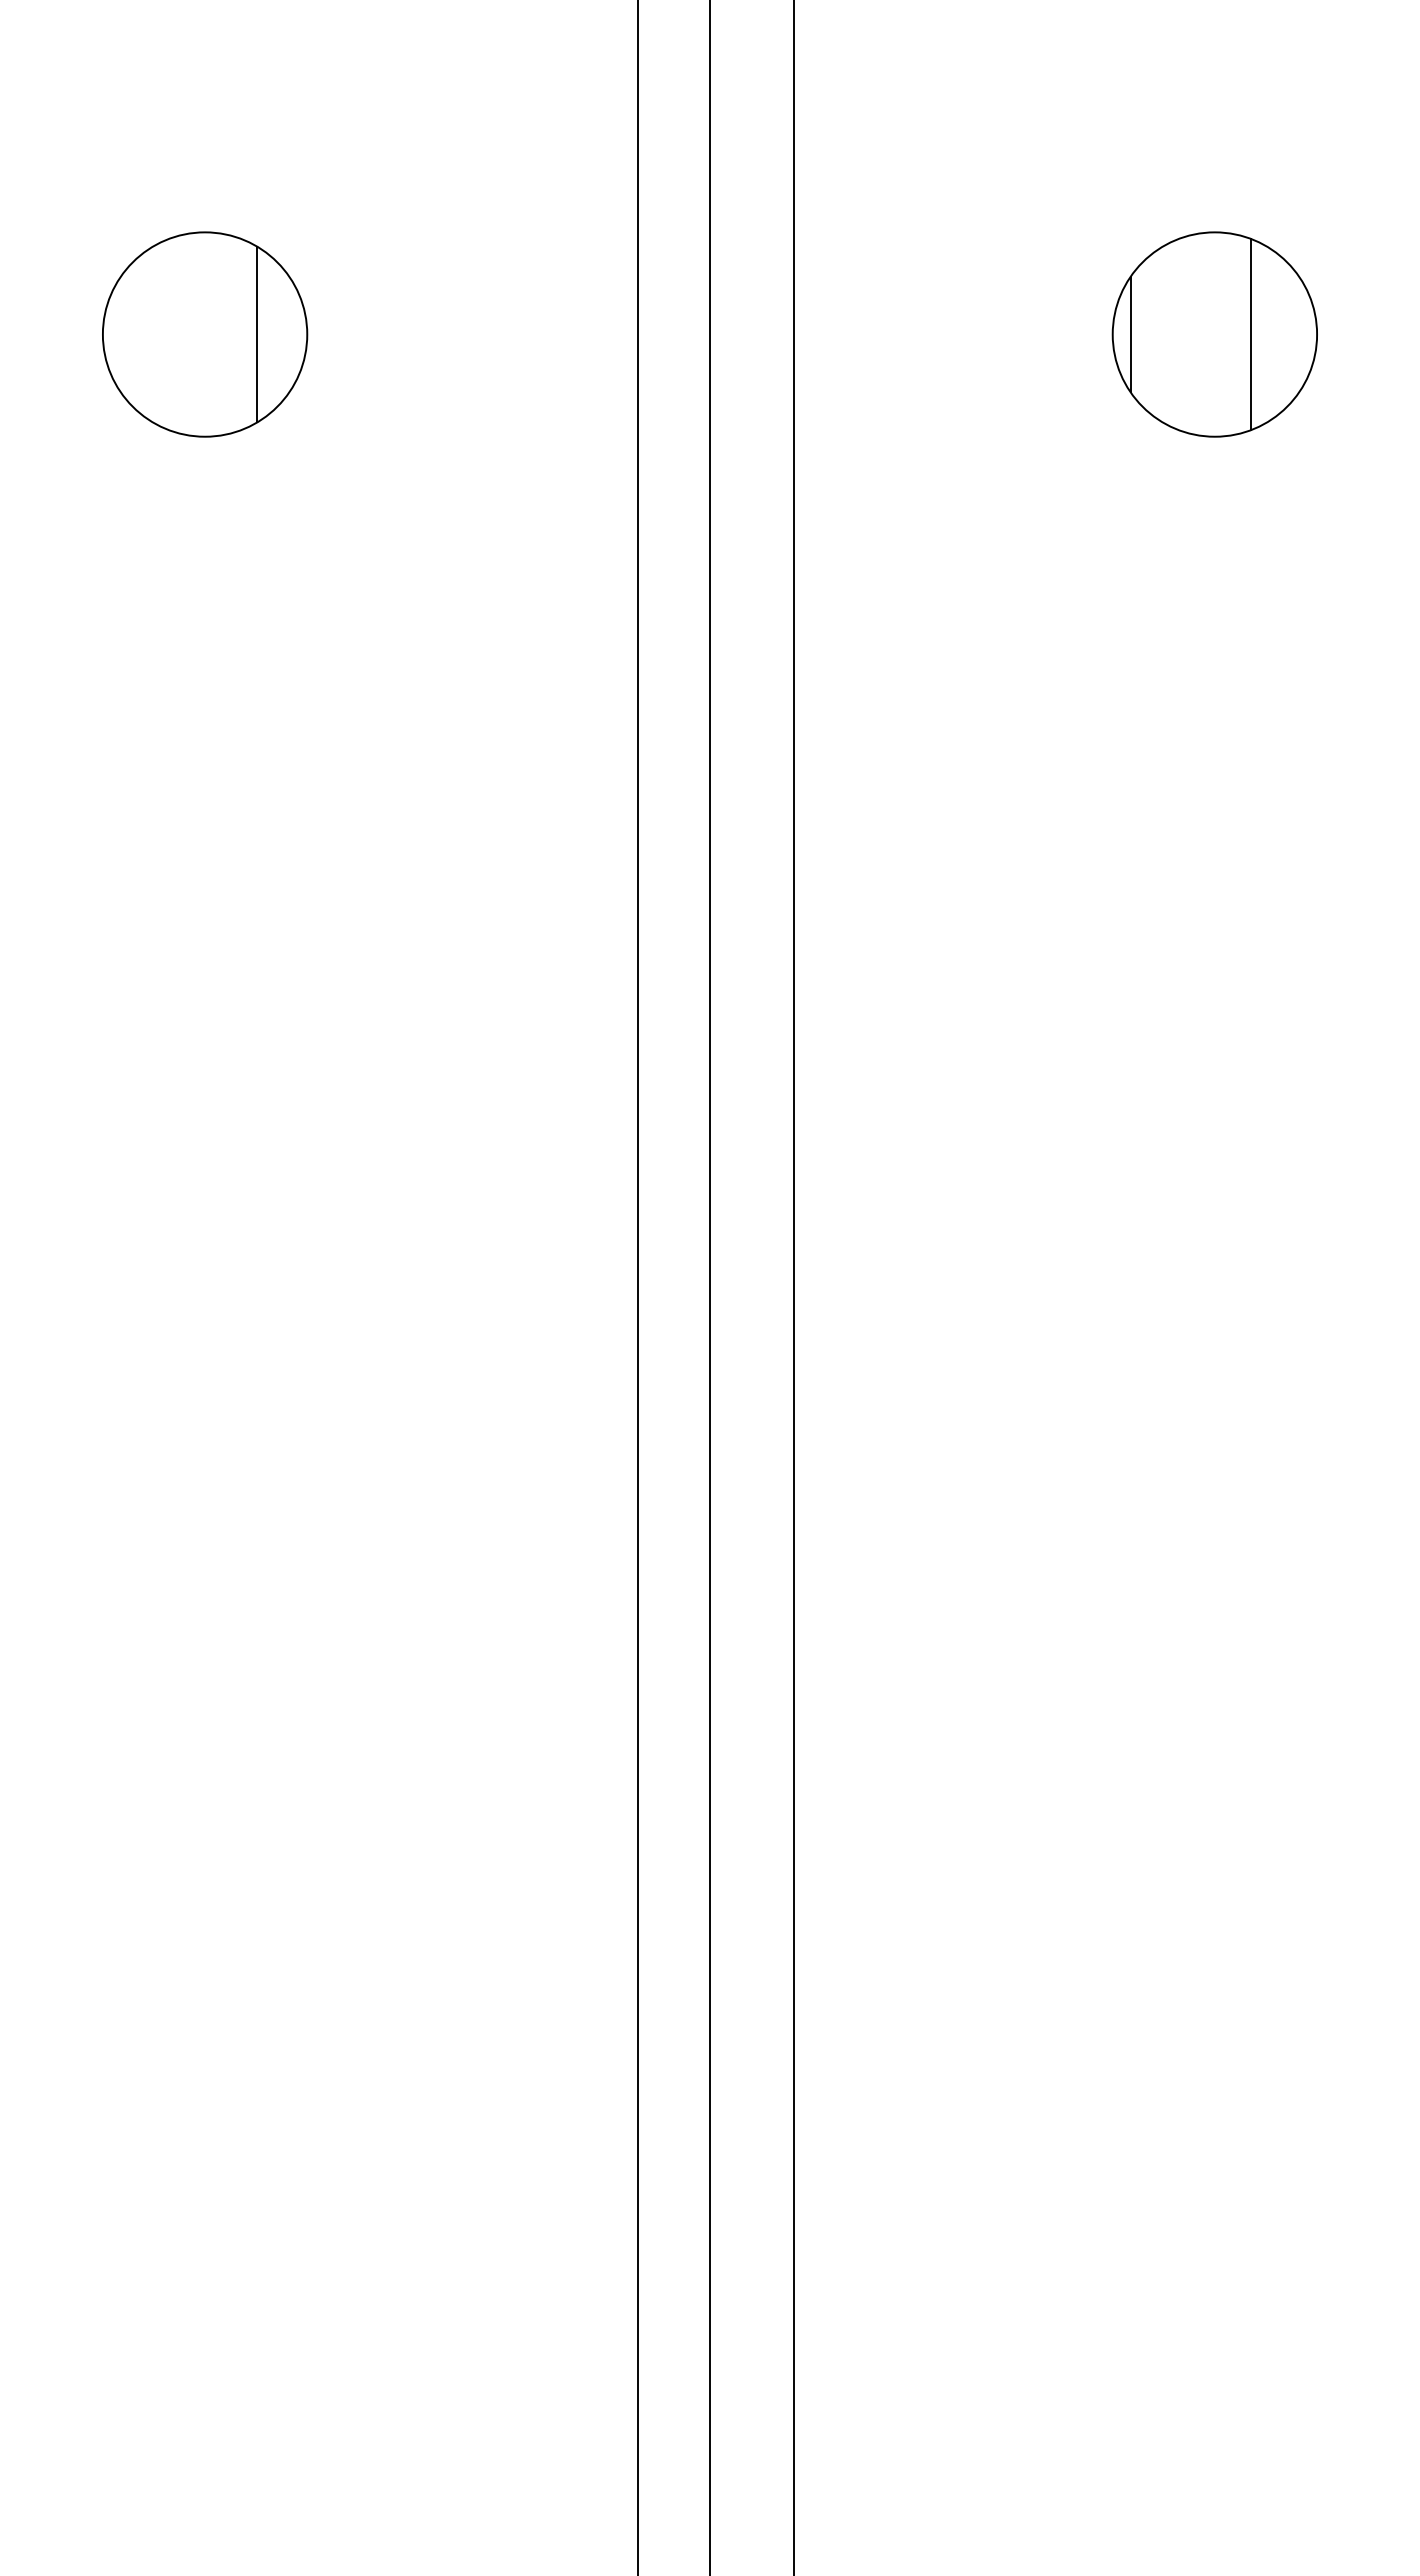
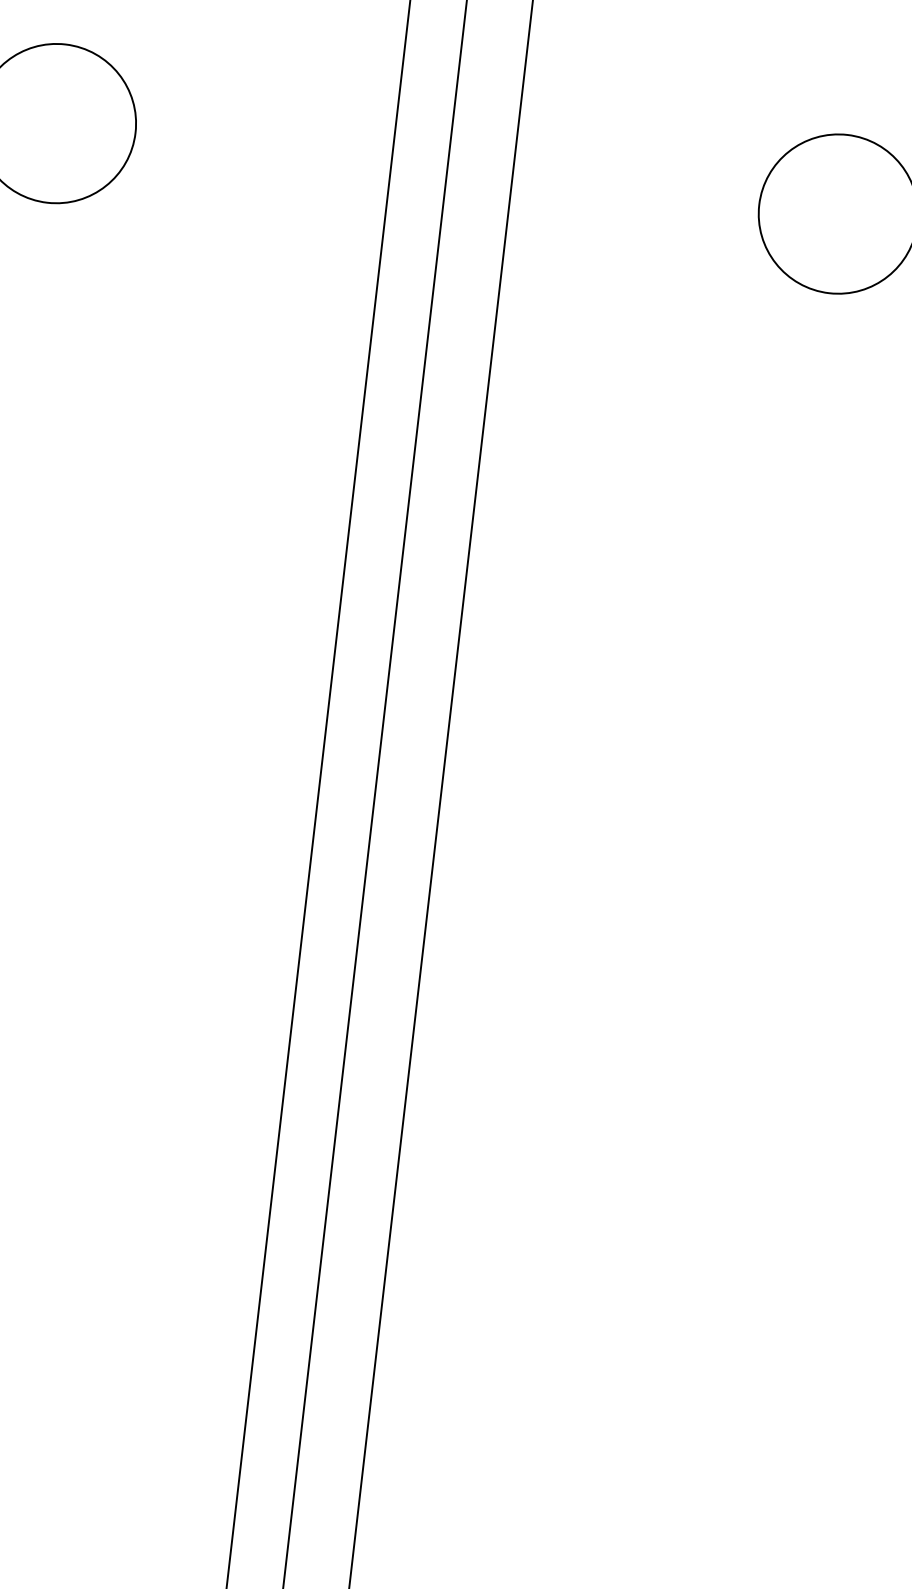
line: (257, 334) -> (97, 128), removed
line: (1130, 334) -> (773, 206), removed
line: (1250, 334) -> (865, 217), removed

